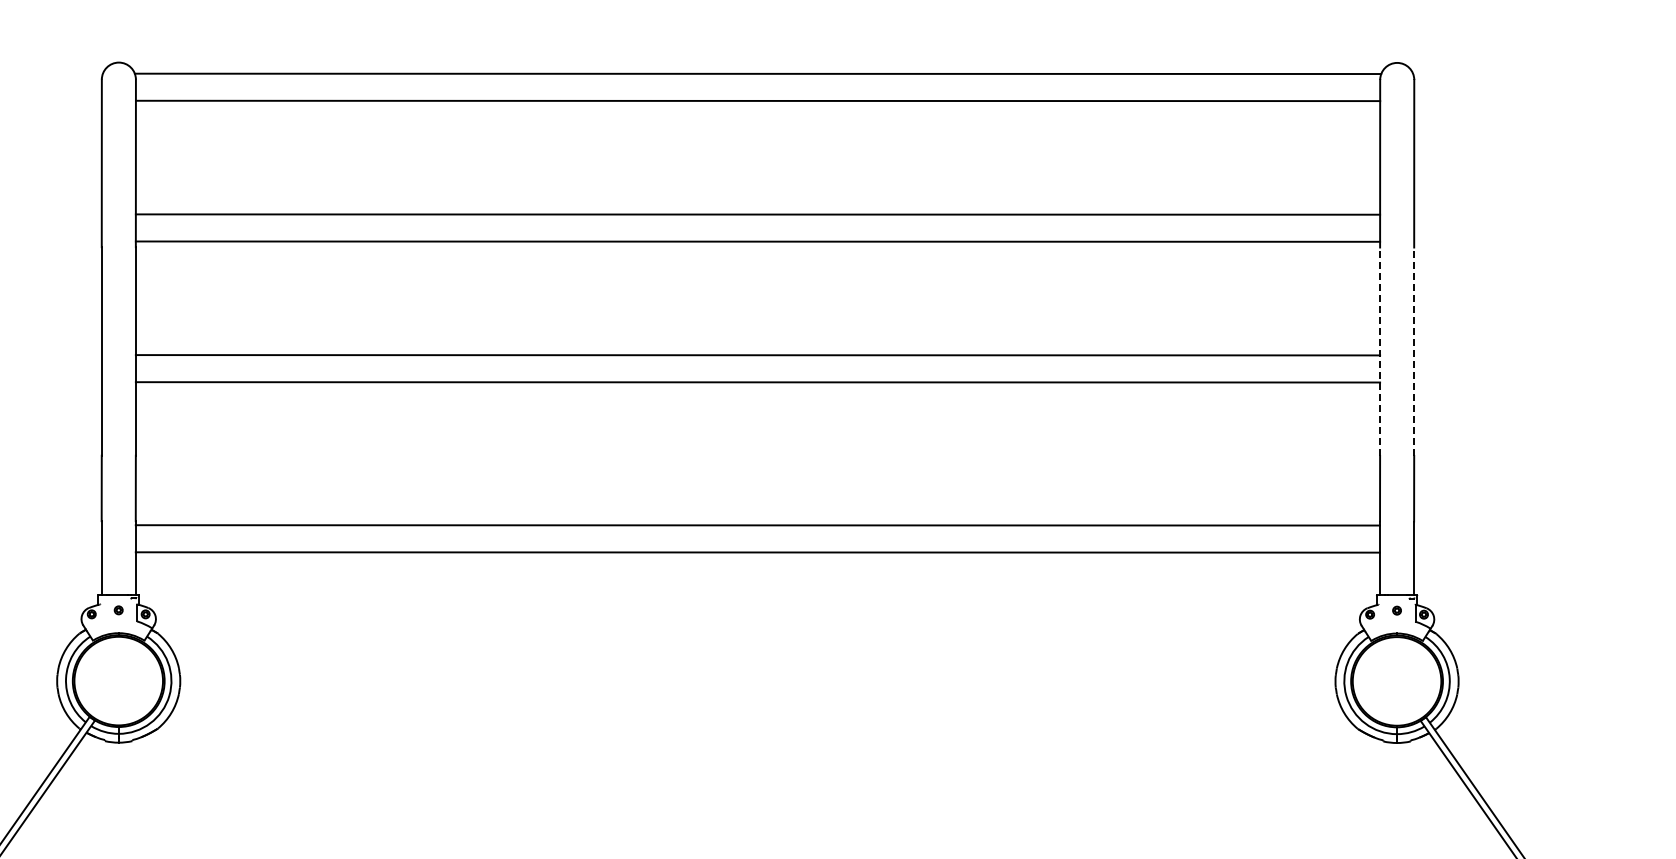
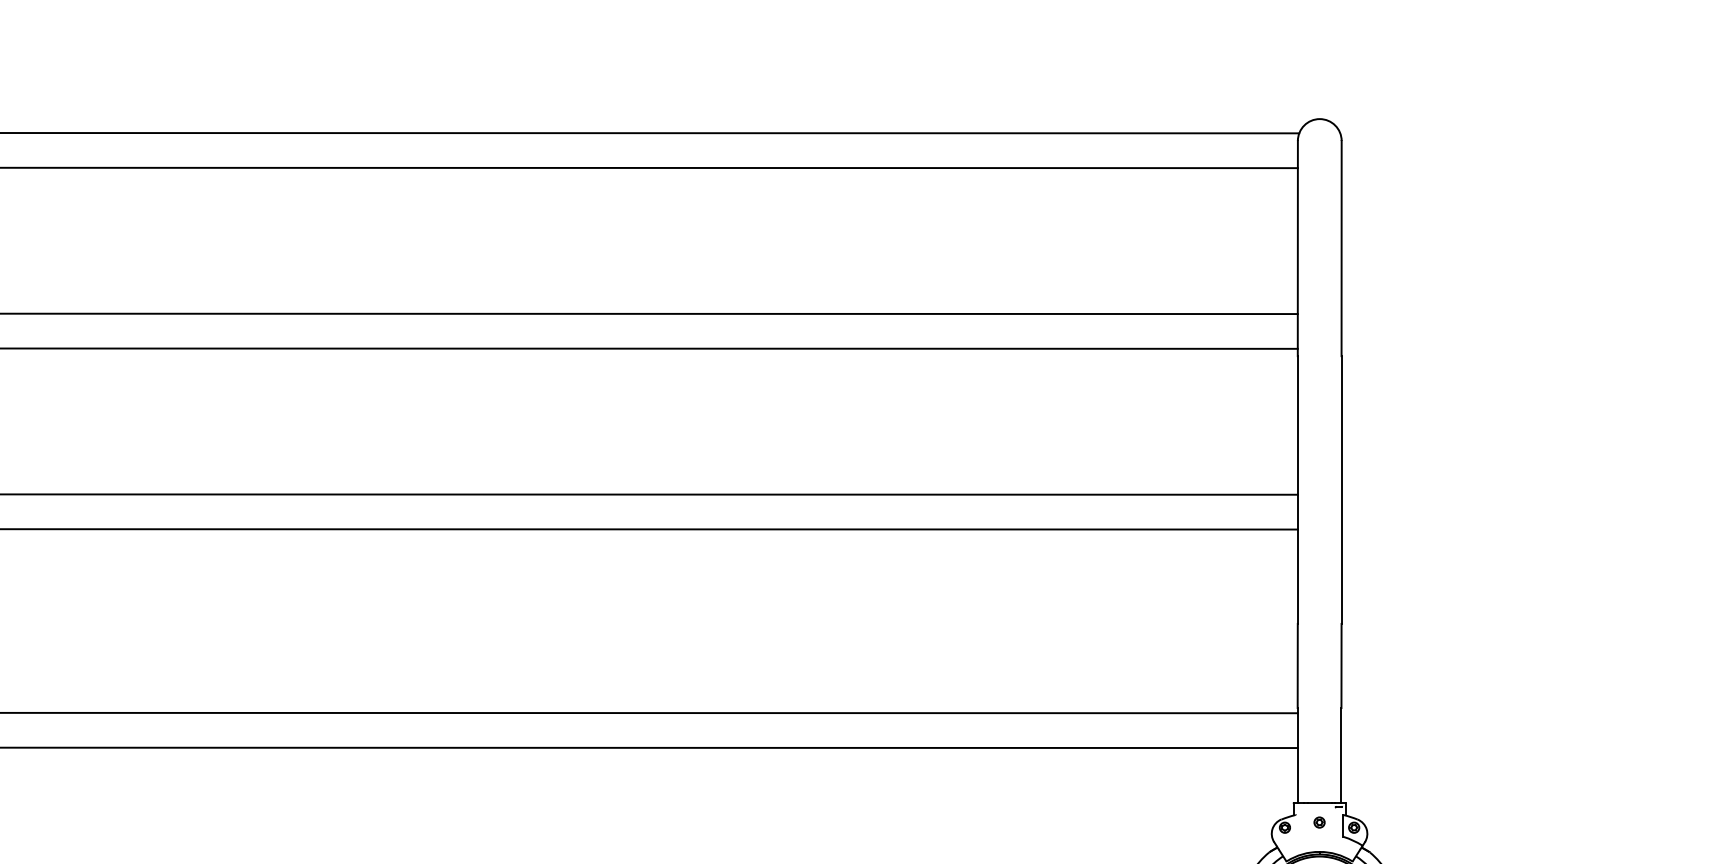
line: (1380, 351) -> (1298, 489), dashed -> solid
line: (1414, 351) -> (1341, 489), dashed -> solid

